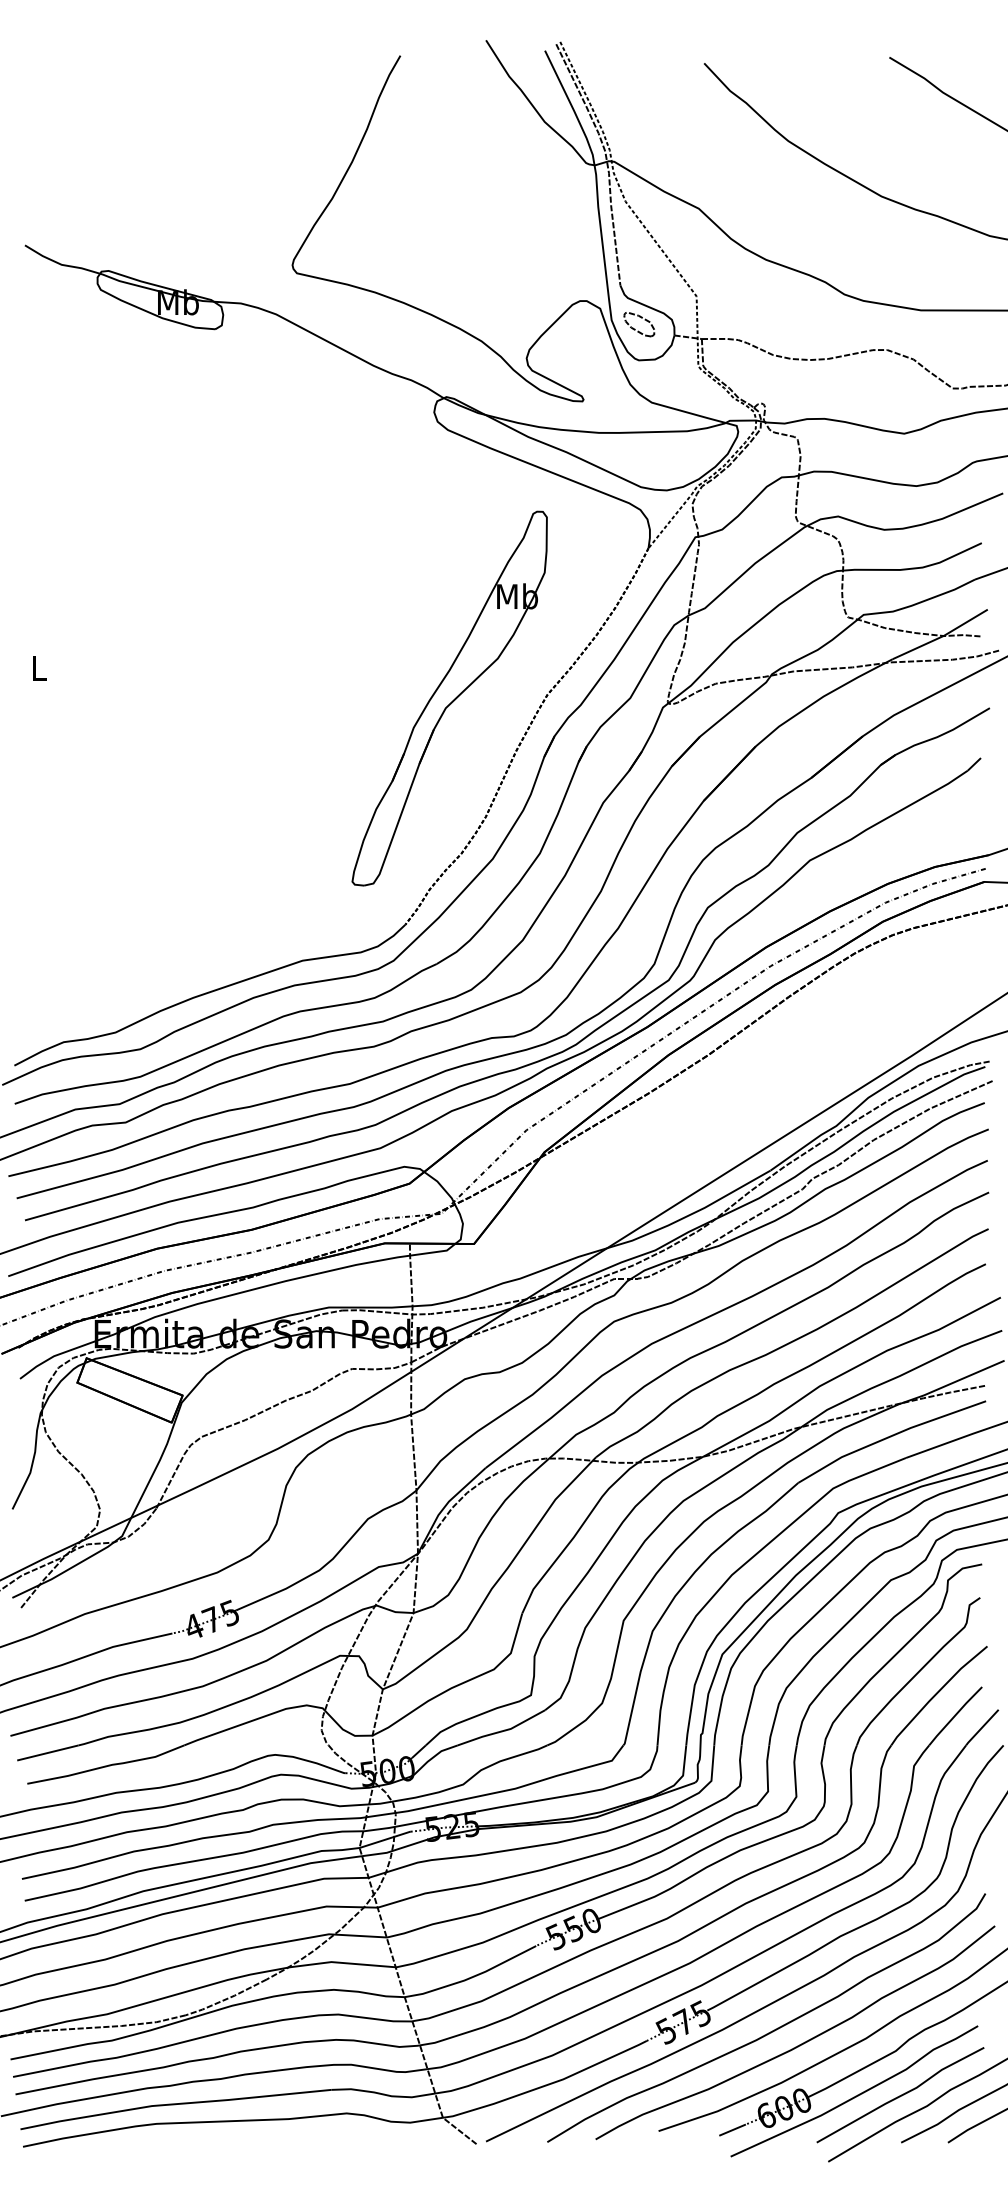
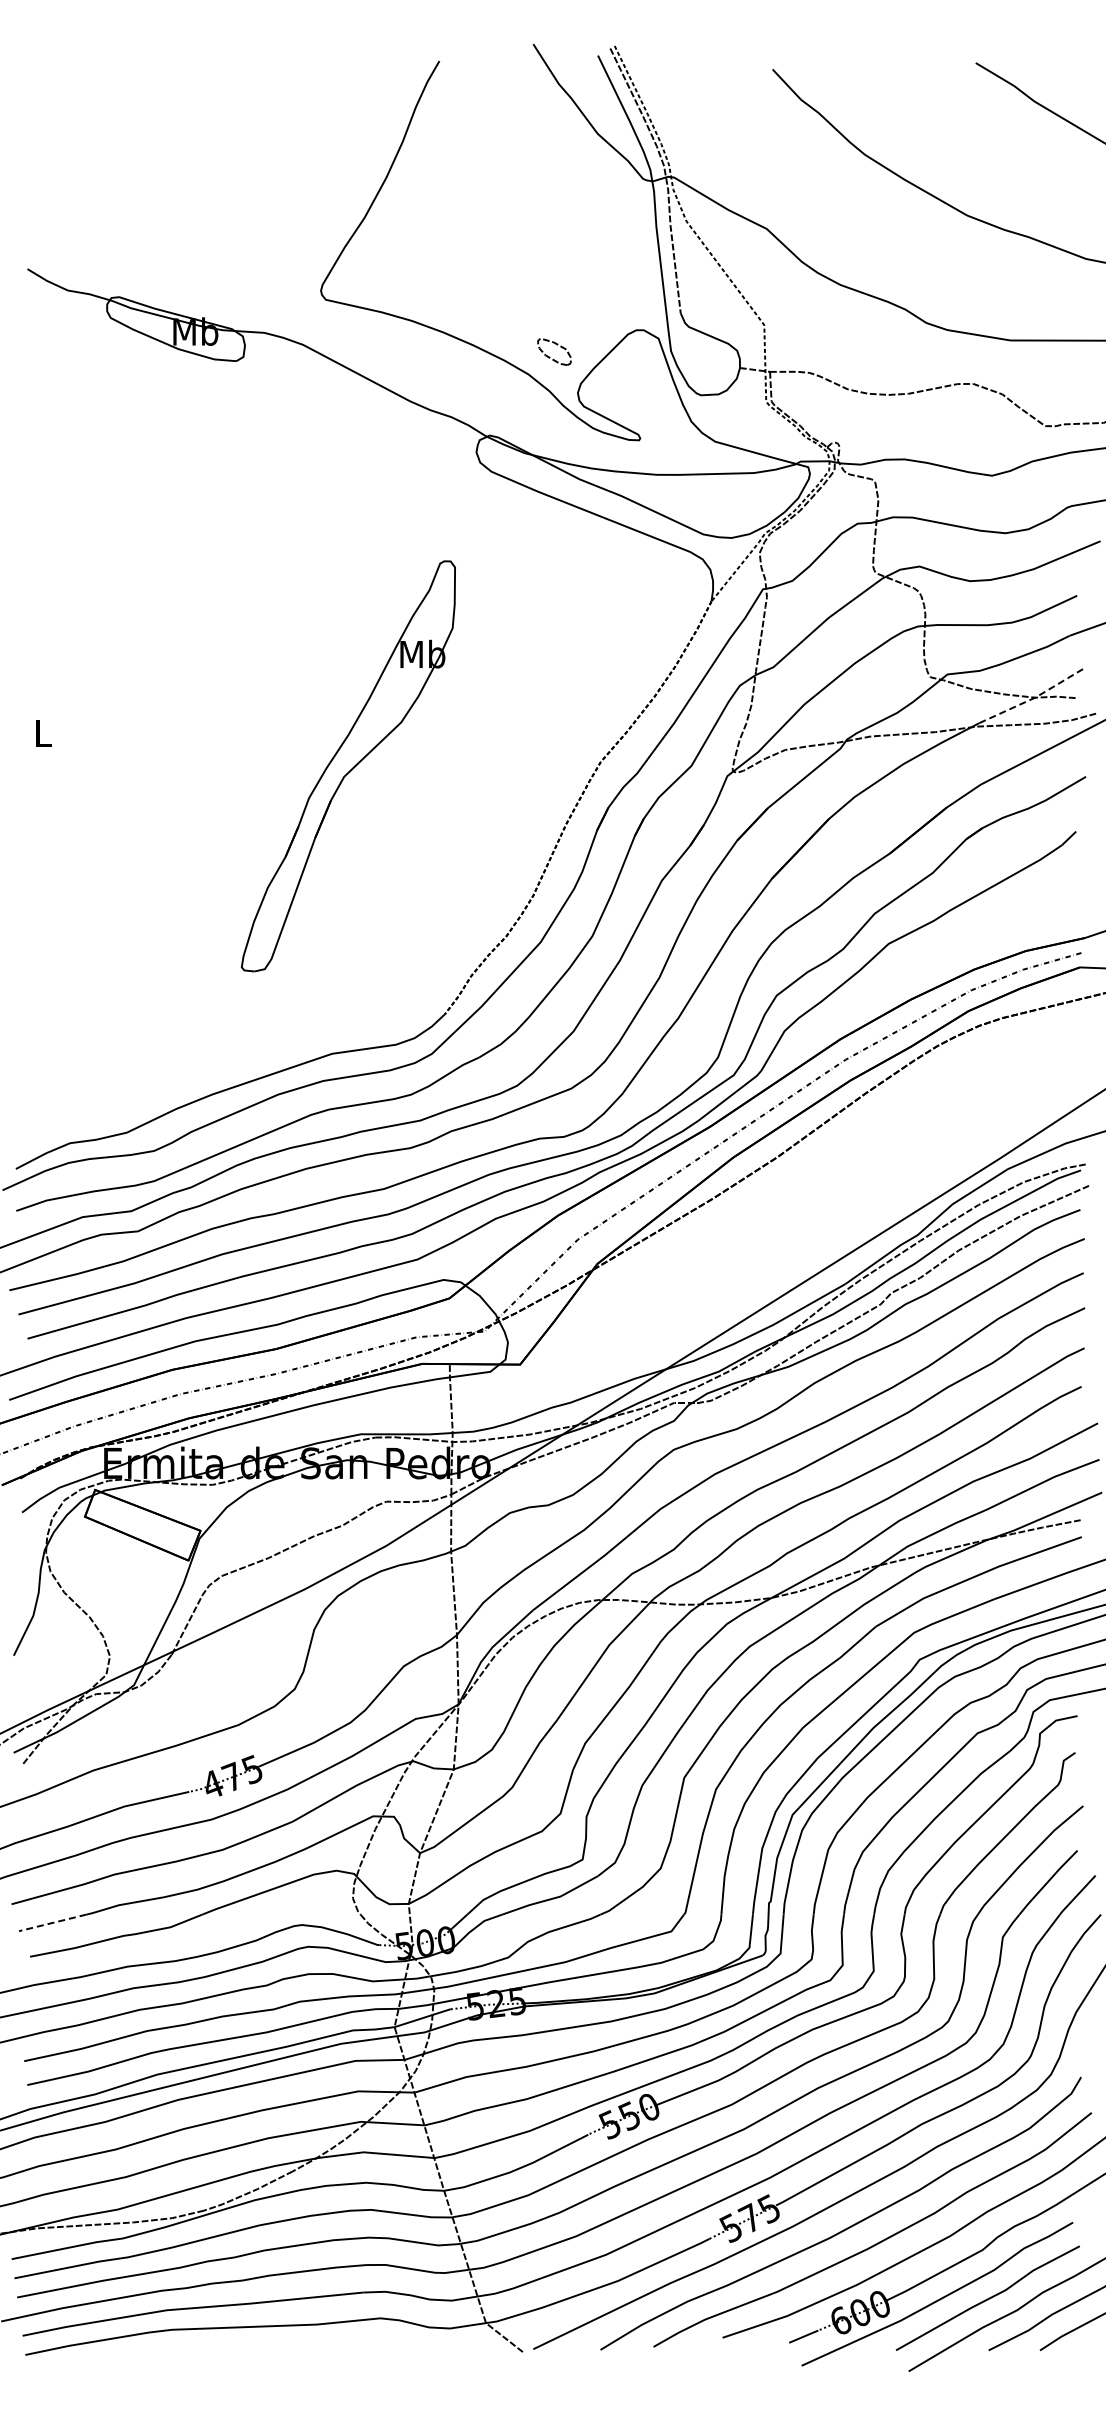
part: (642, 318) -> (557, 345), moved
line: (942, 636) -> (1033, 698), solid -> dashed
part: (448, 698) -> (347, 766), moved
line: (47, 1752) -> (52, 1922), solid -> dashed

